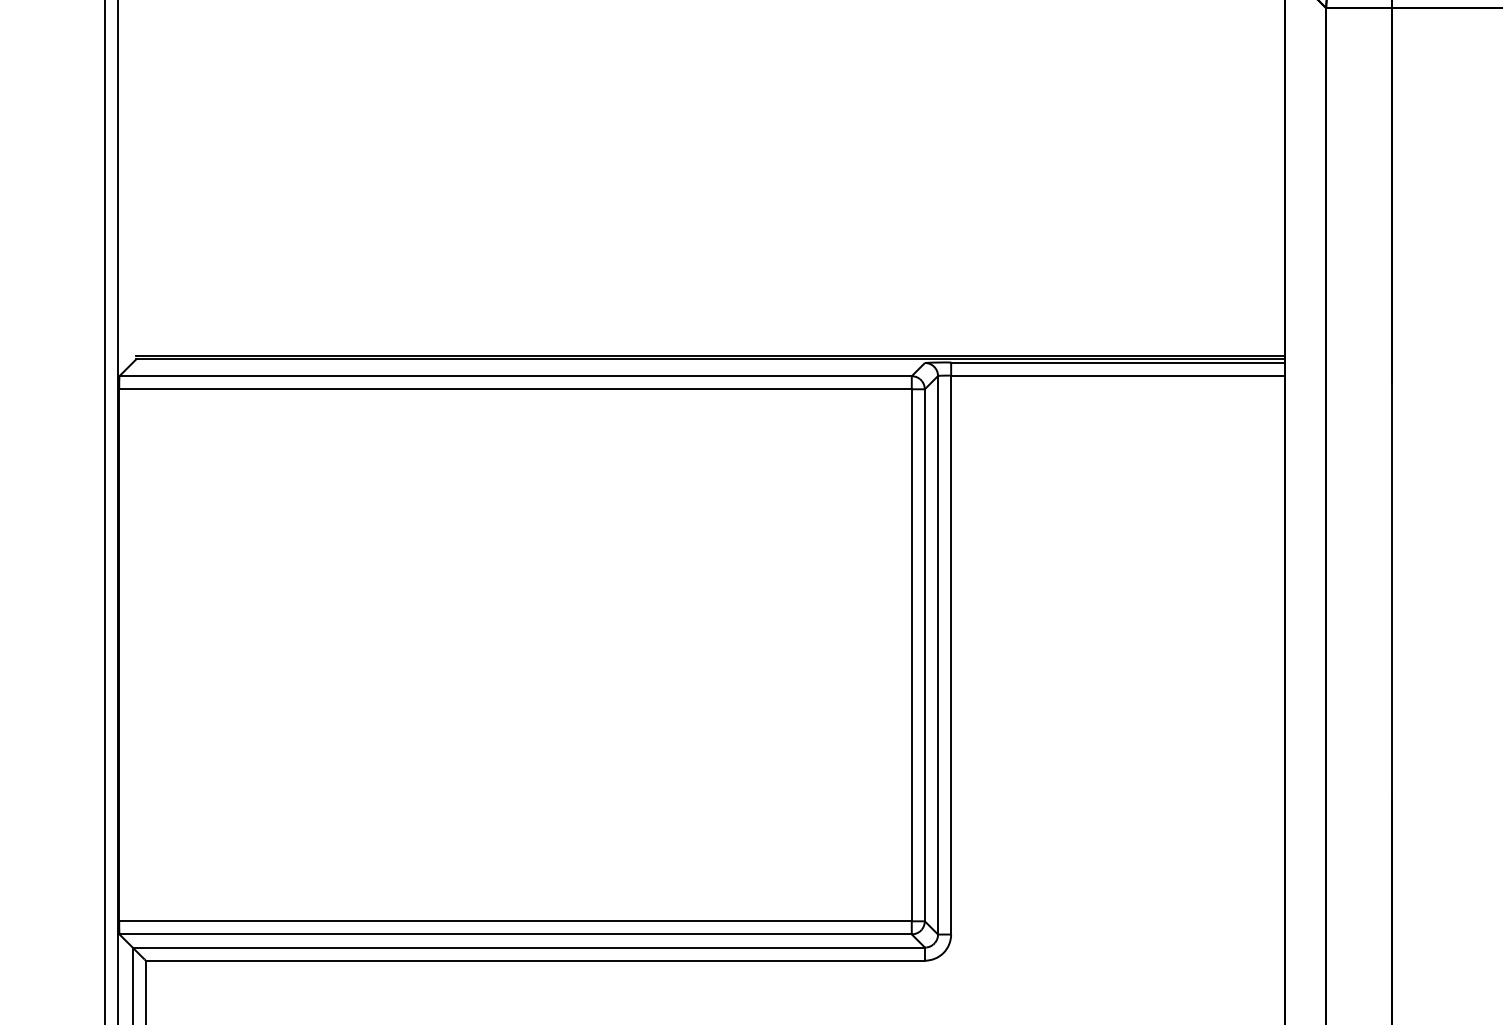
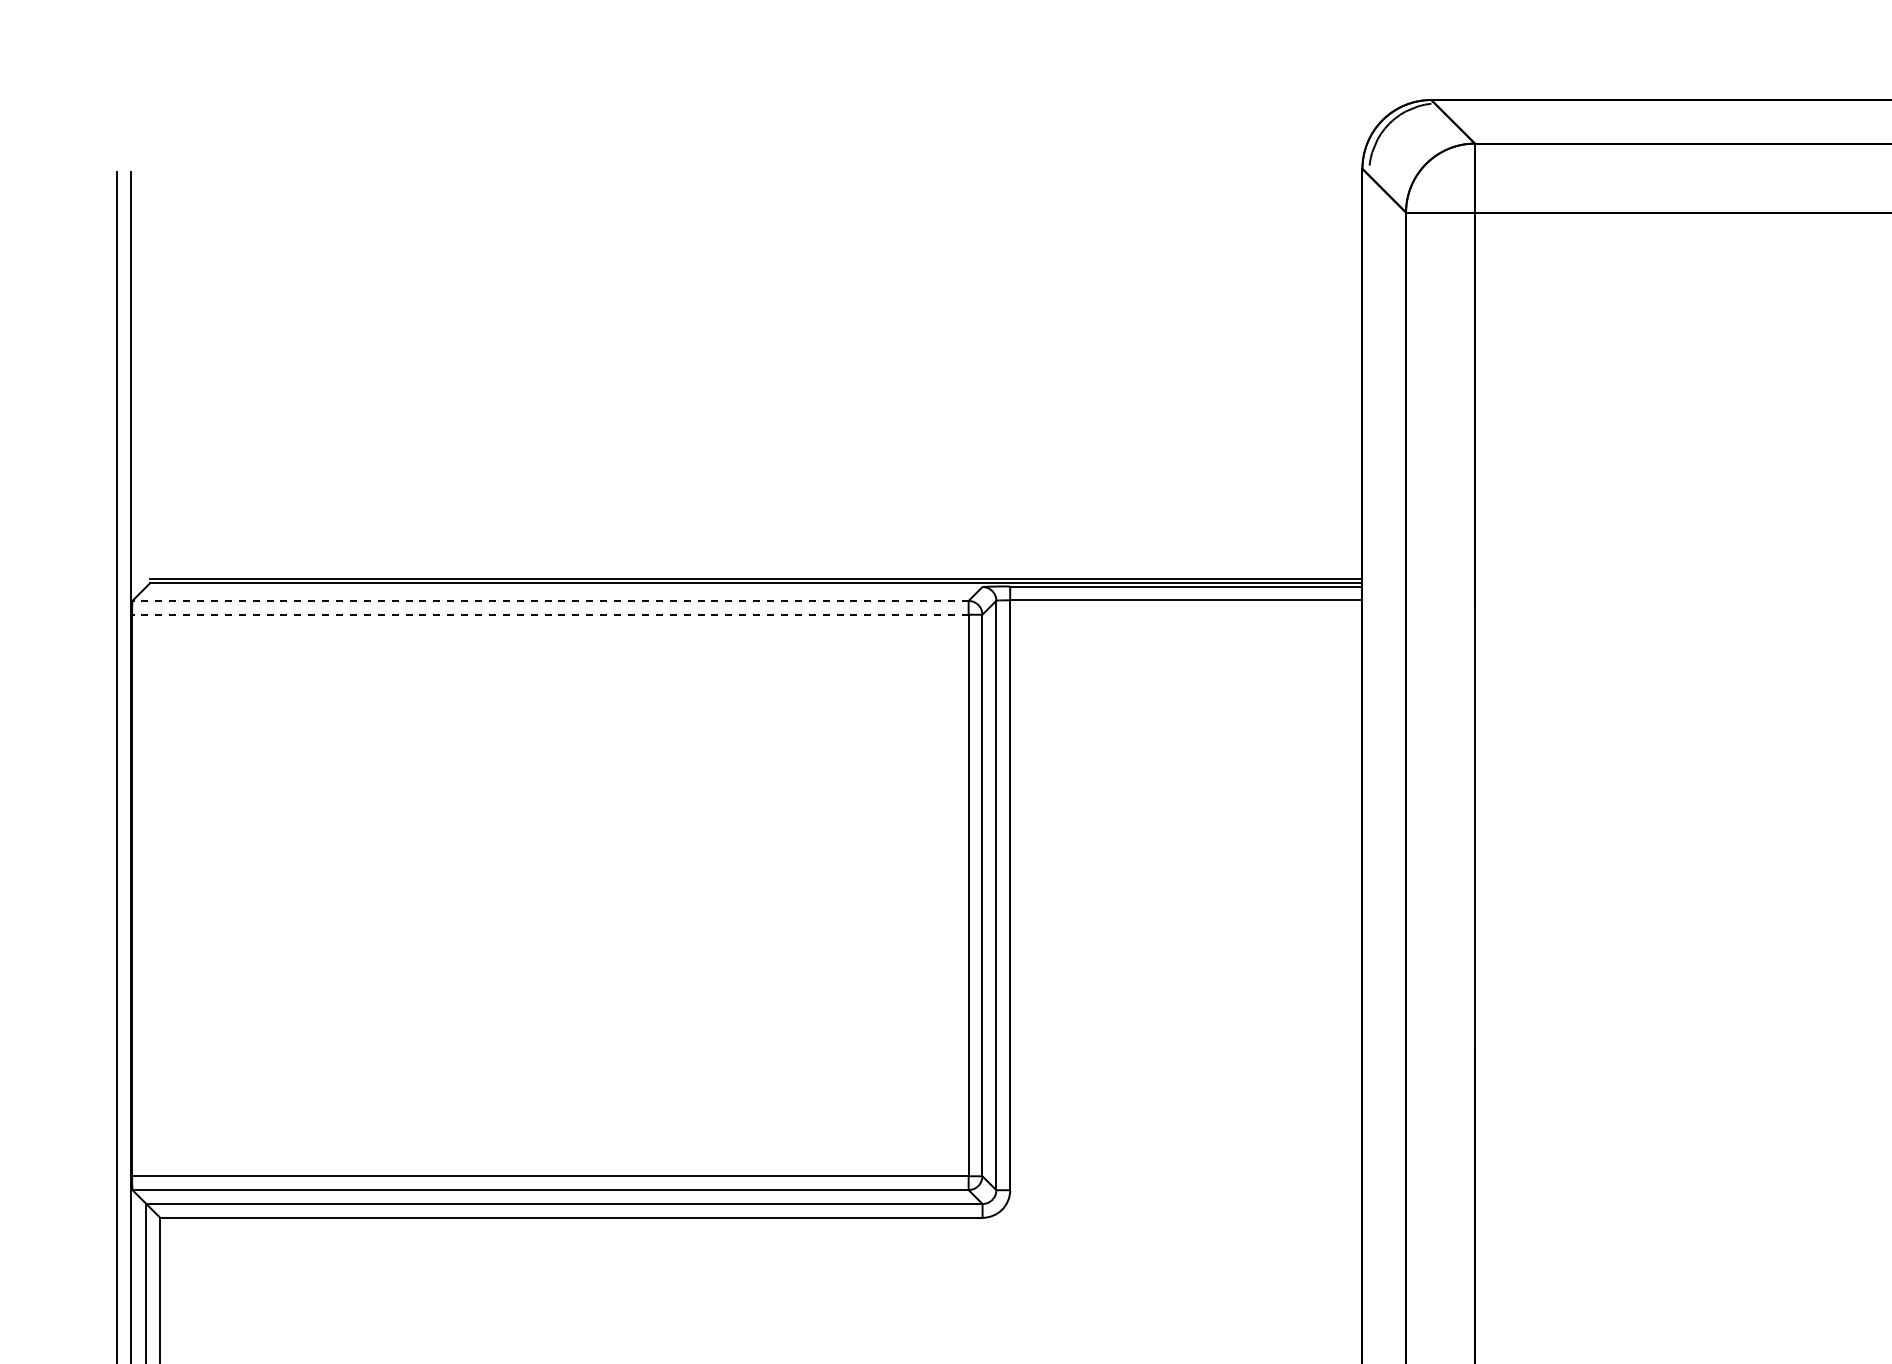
line: (515, 375) -> (550, 600), solid -> dashed
line: (514, 389) -> (549, 614), solid -> dashed

